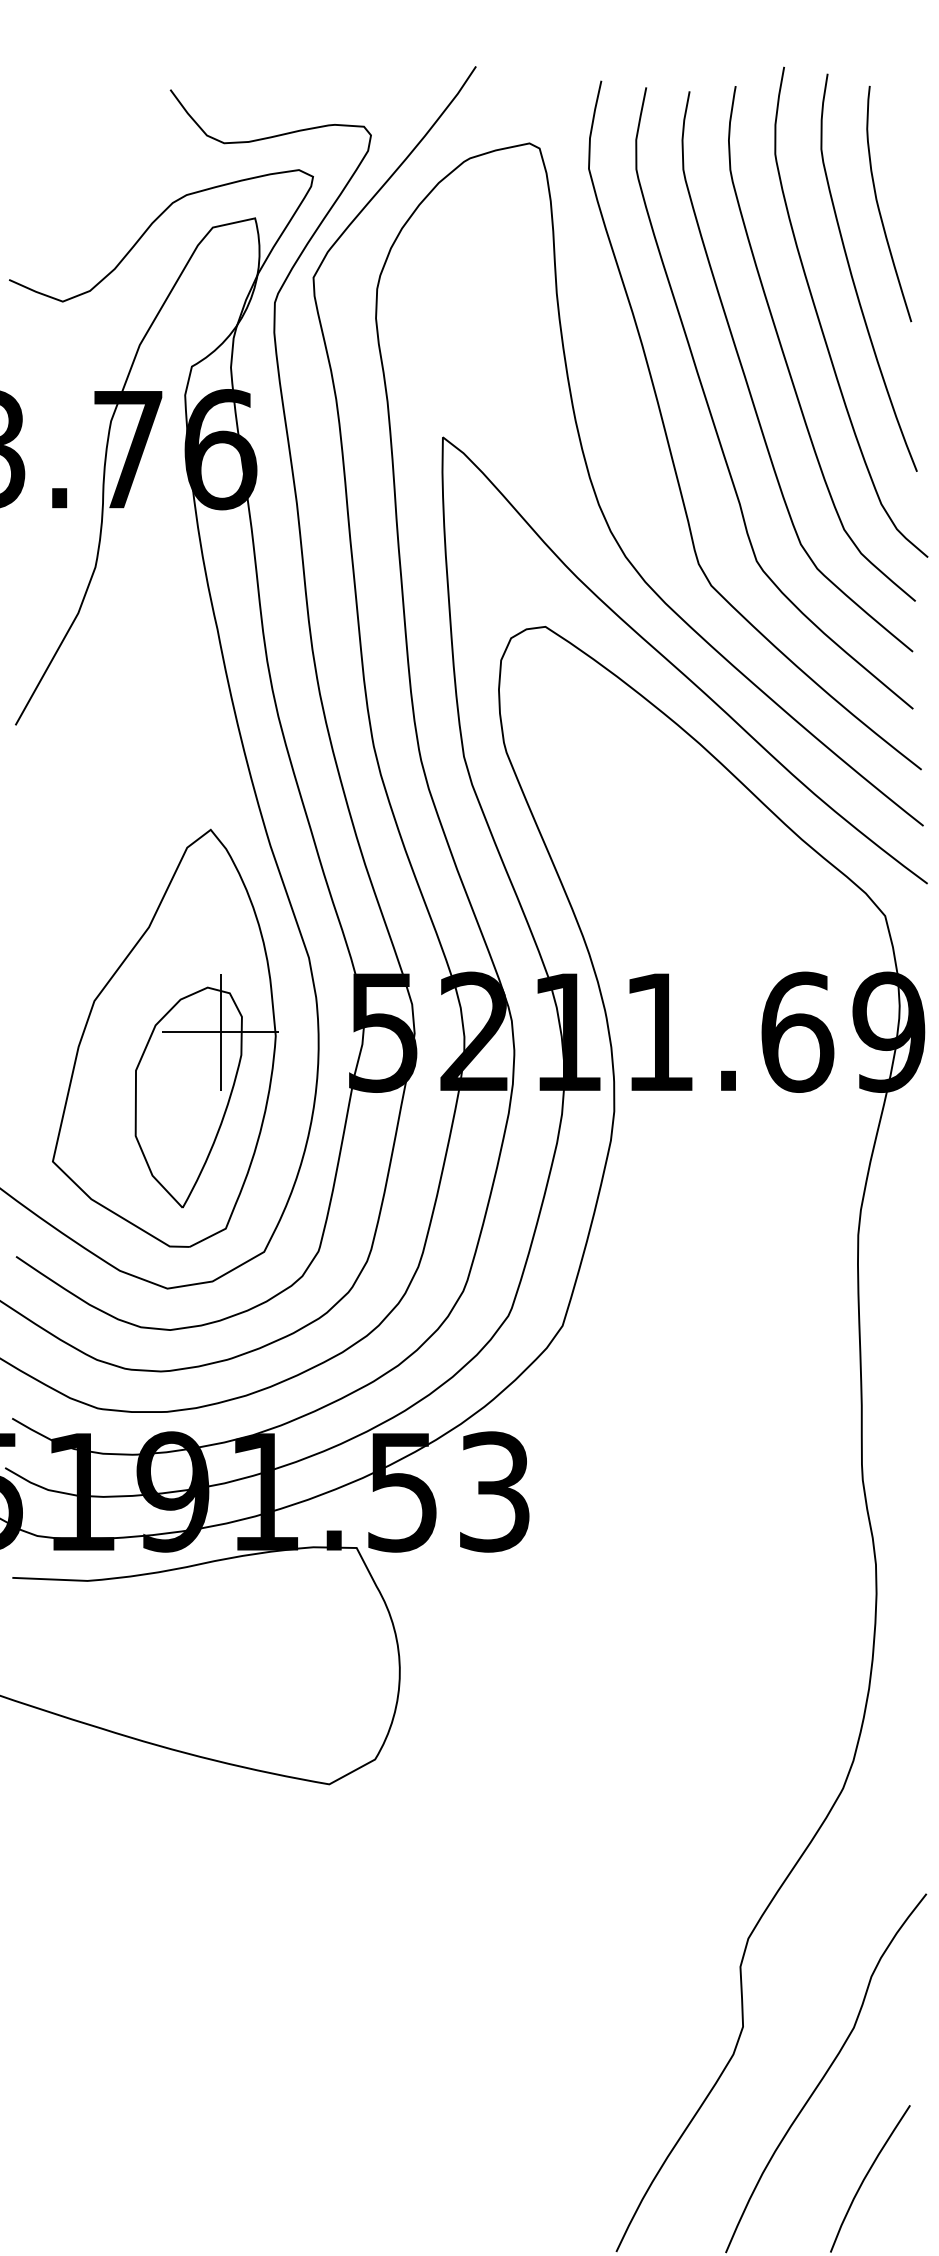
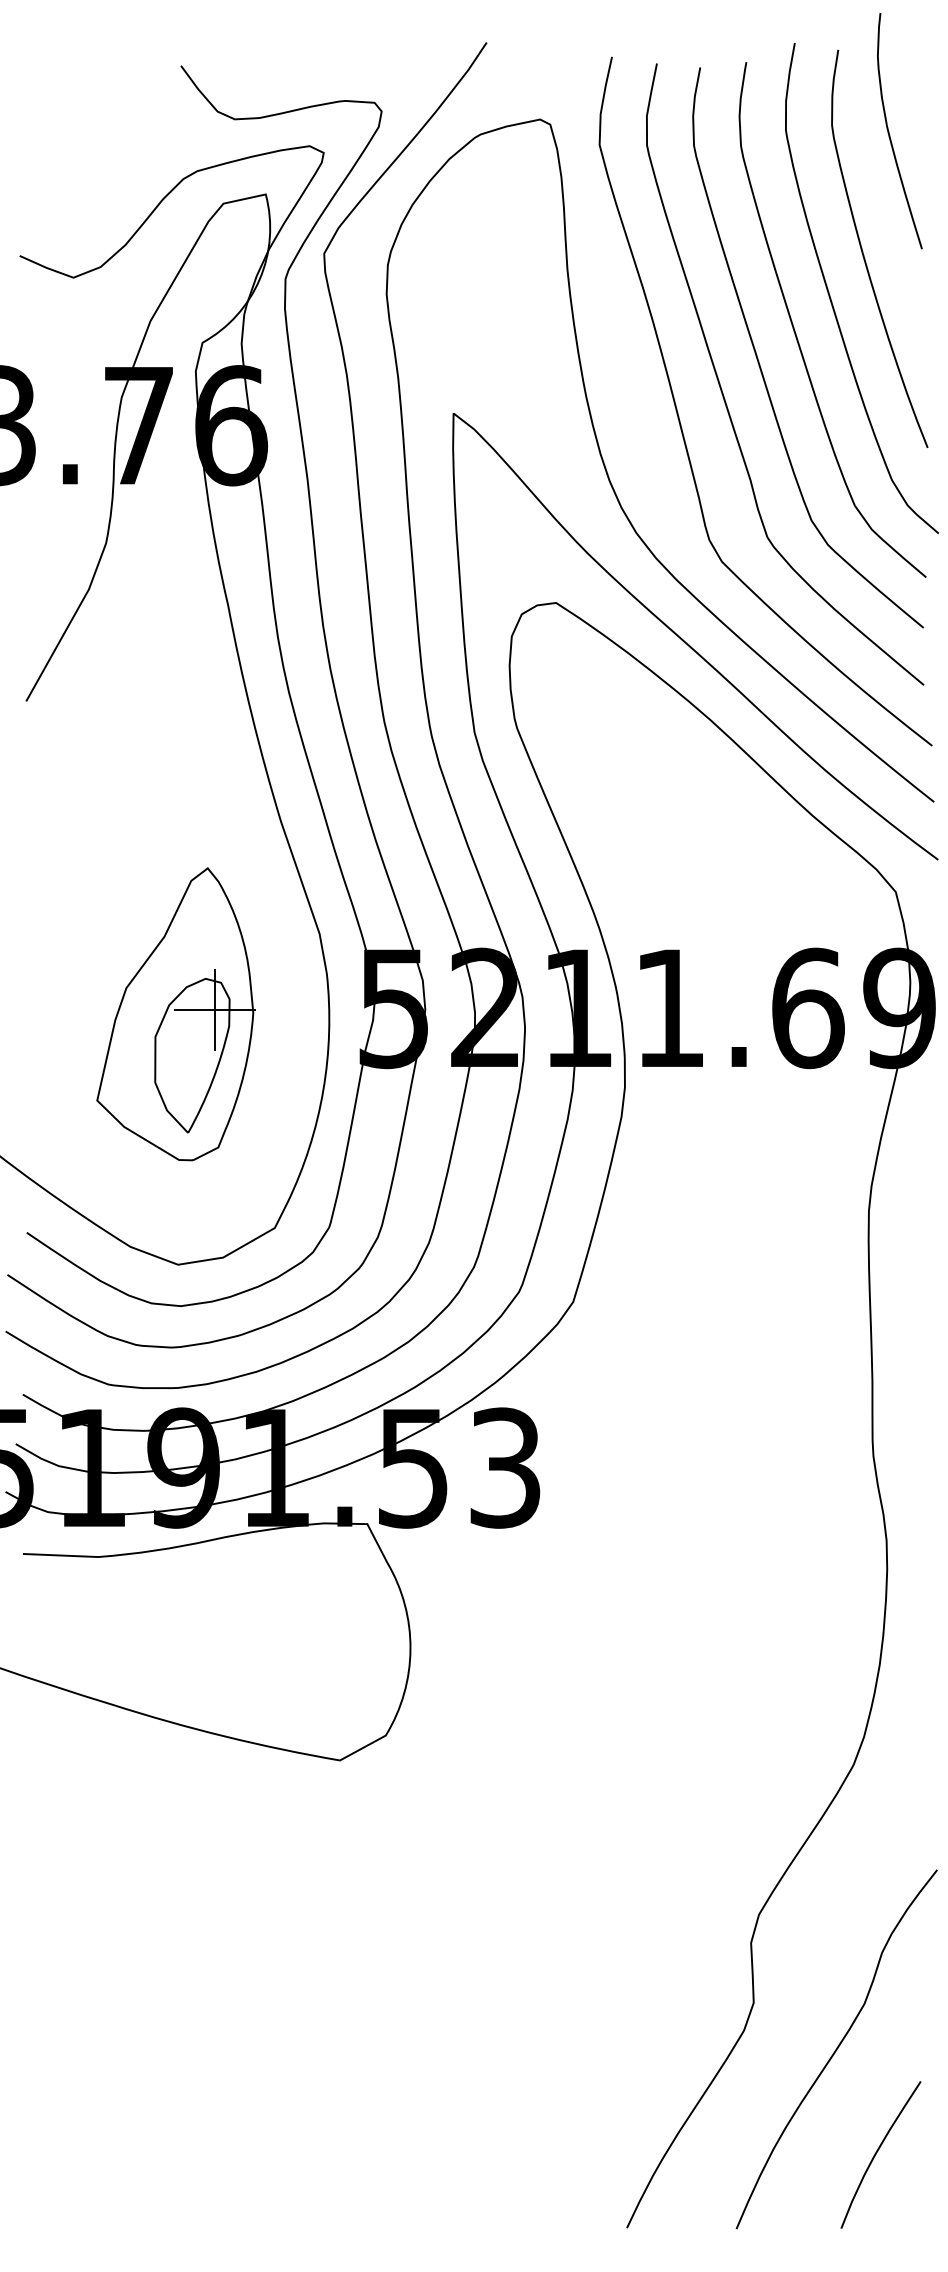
curve: (879, 208) -> (890, 135), moved
part: (164, 1037) -> (175, 1013), size x0.7

